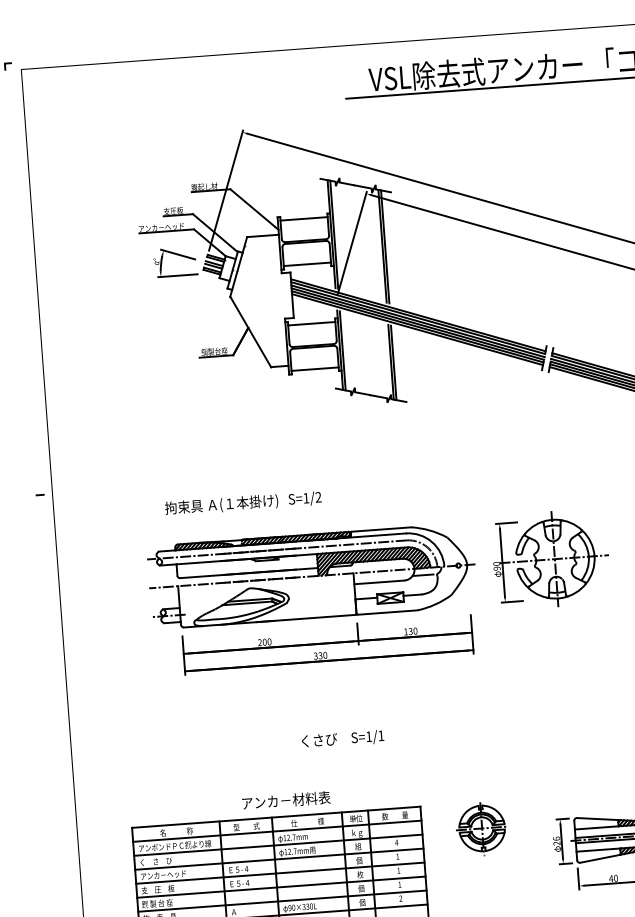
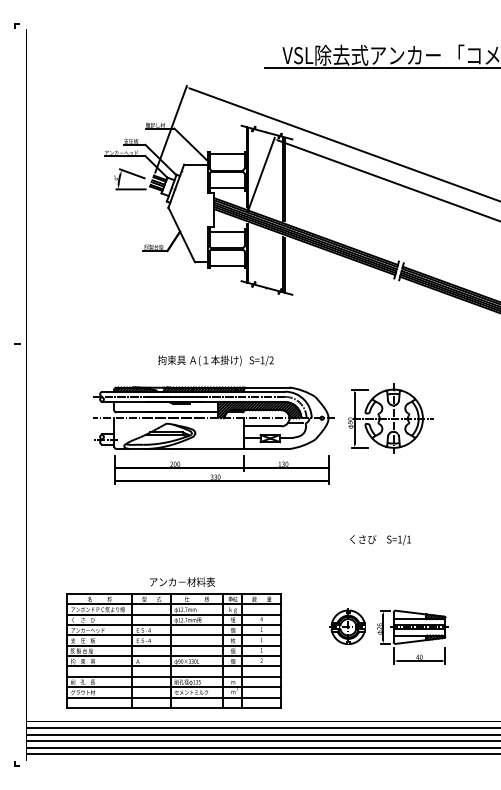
text: (242, 503) -> (215, 360), moved
text: (342, 739) -> (380, 540), moved
part: (480, 827) -> (347, 626), moved

